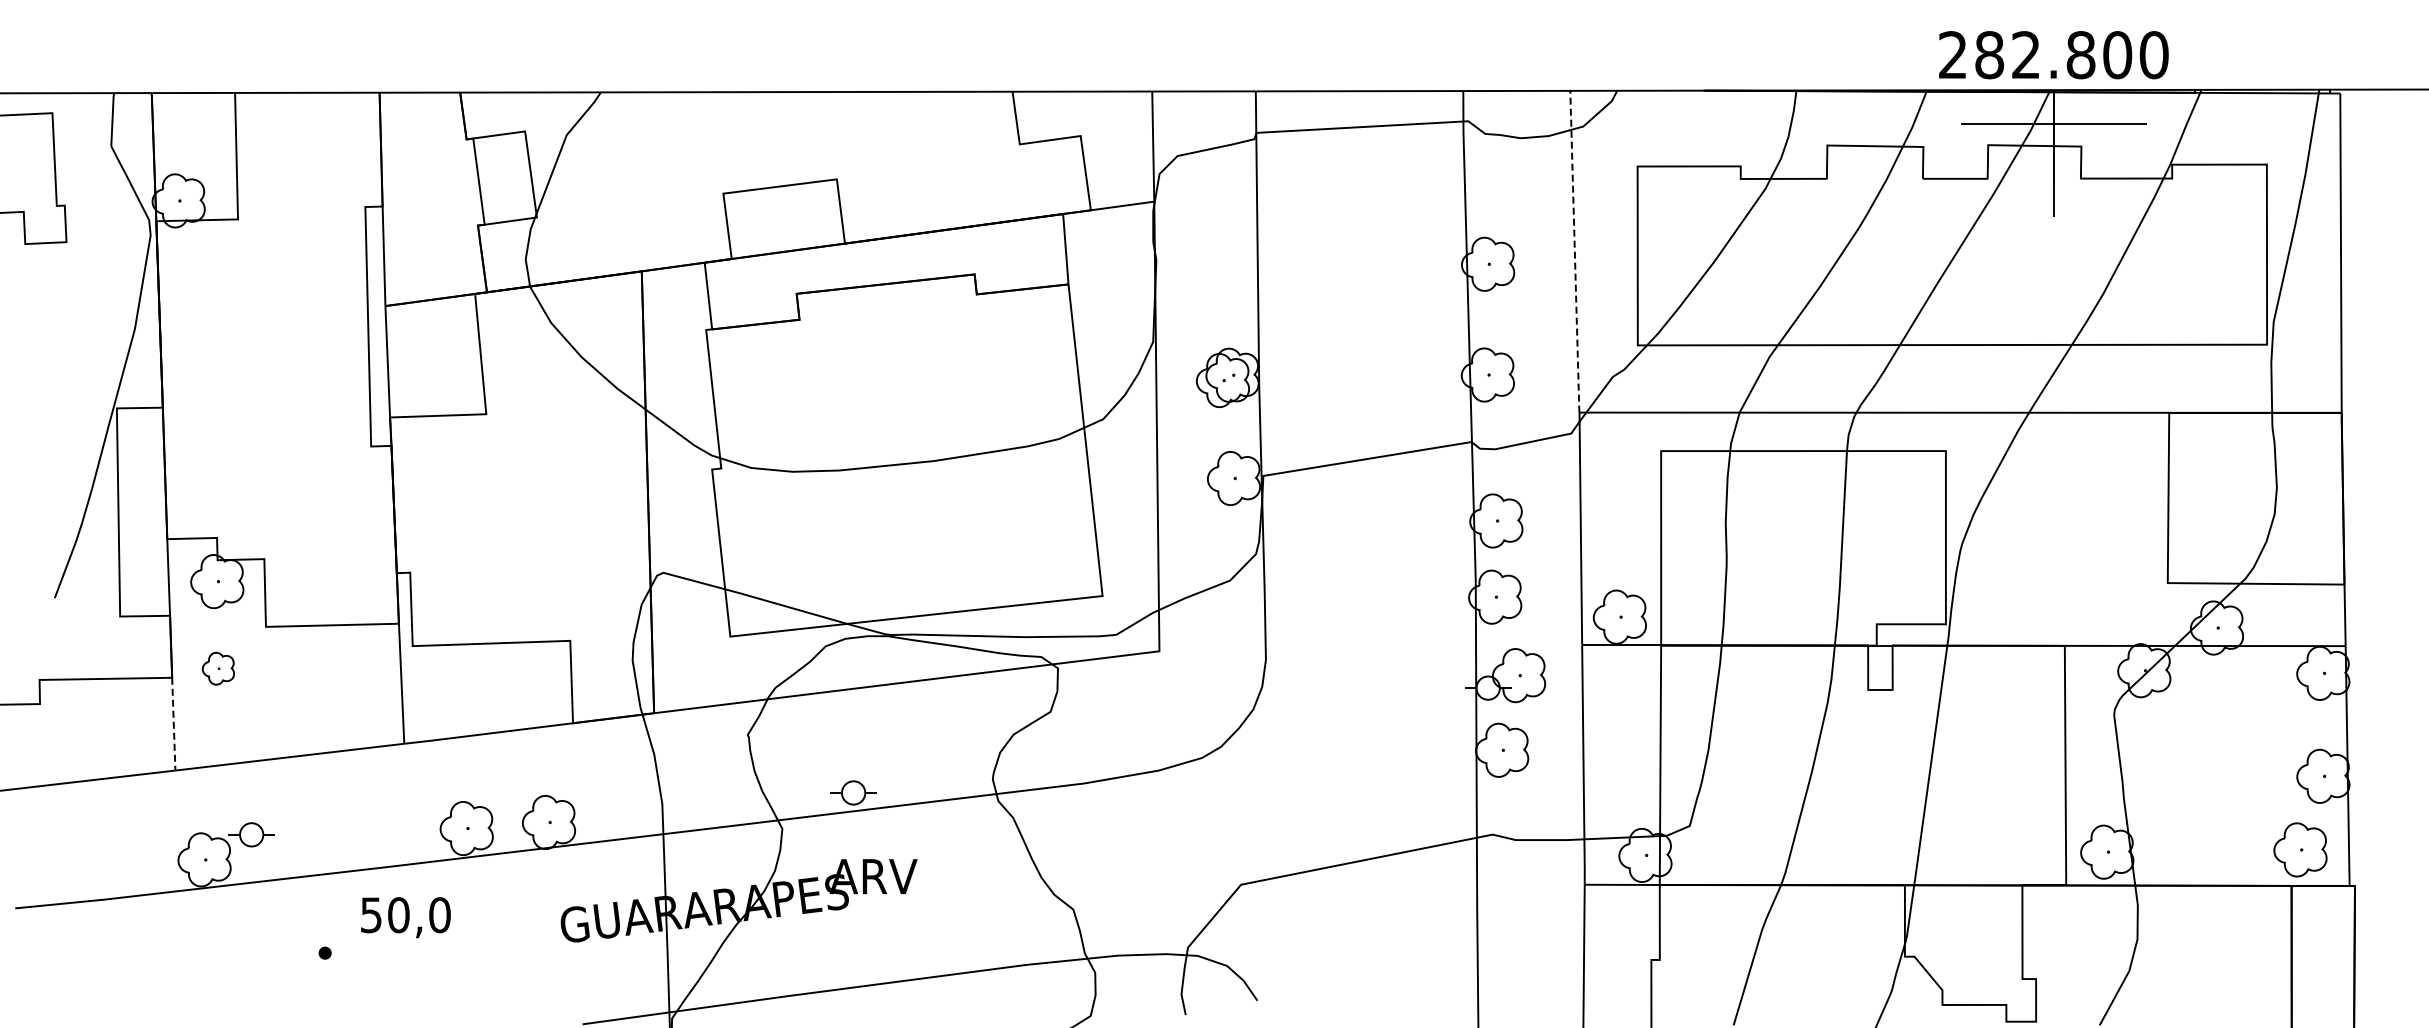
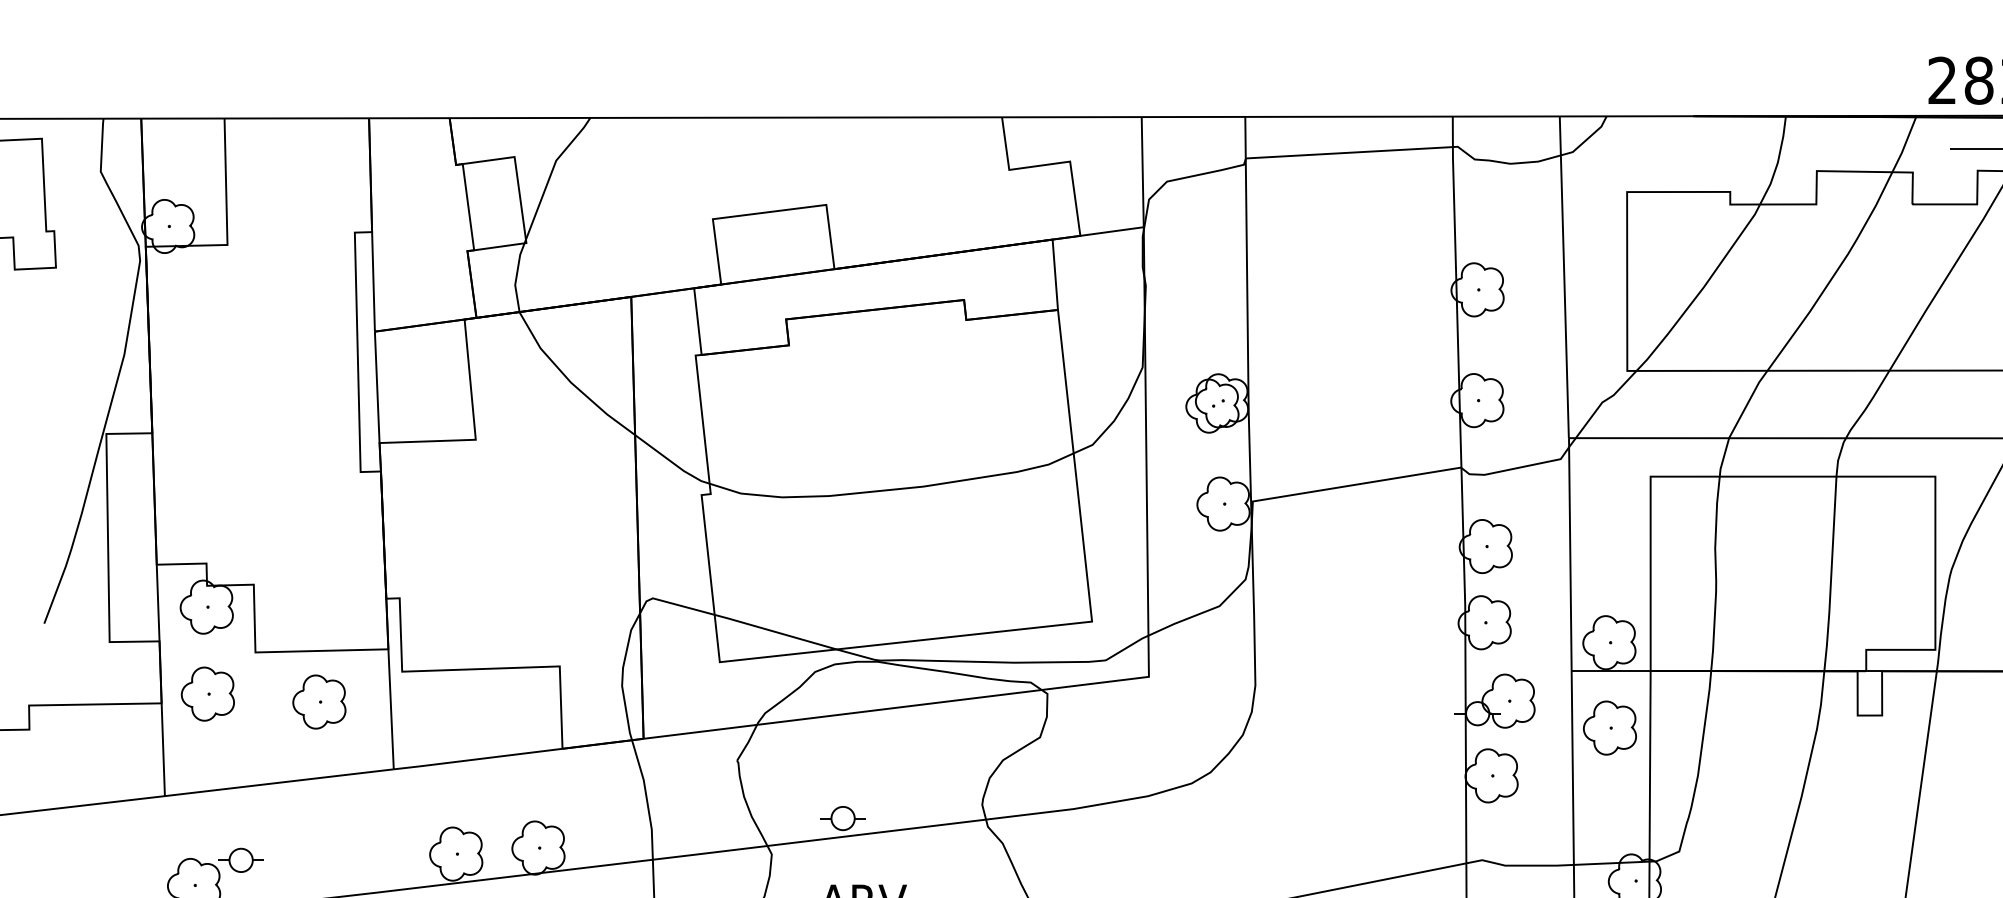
line: (1574, 251) -> (1563, 277), dashed -> solid
part: (218, 668) -> (207, 694), size x1.67
part: (329, 676) -> (318, 702), added
part: (1620, 702) -> (1609, 728), added
line: (173, 724) -> (162, 750), dashed -> solid

